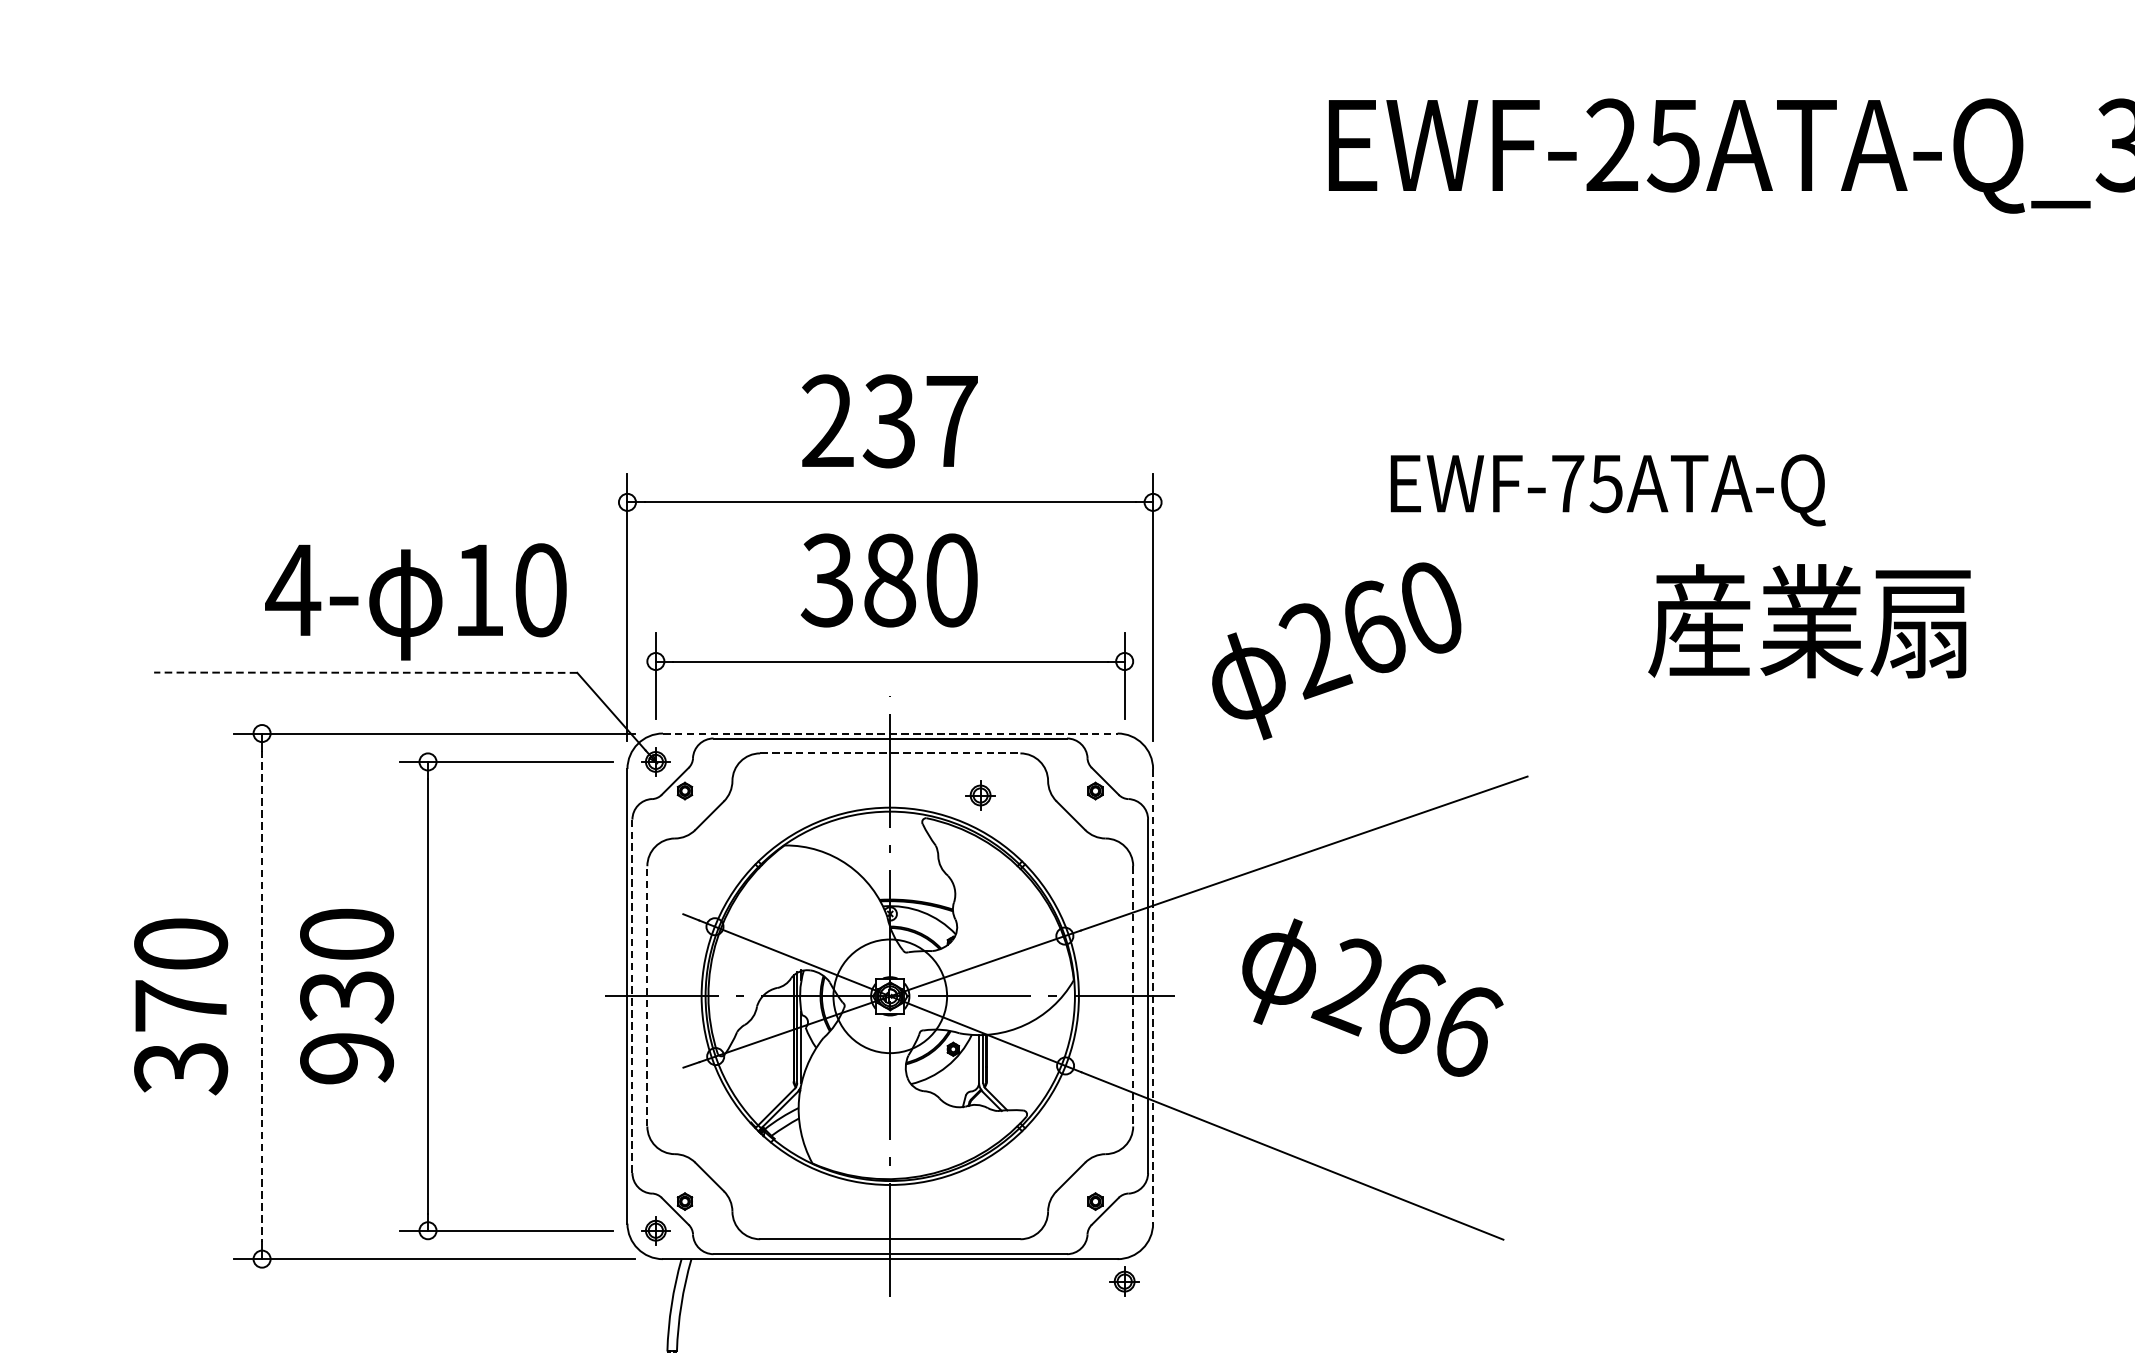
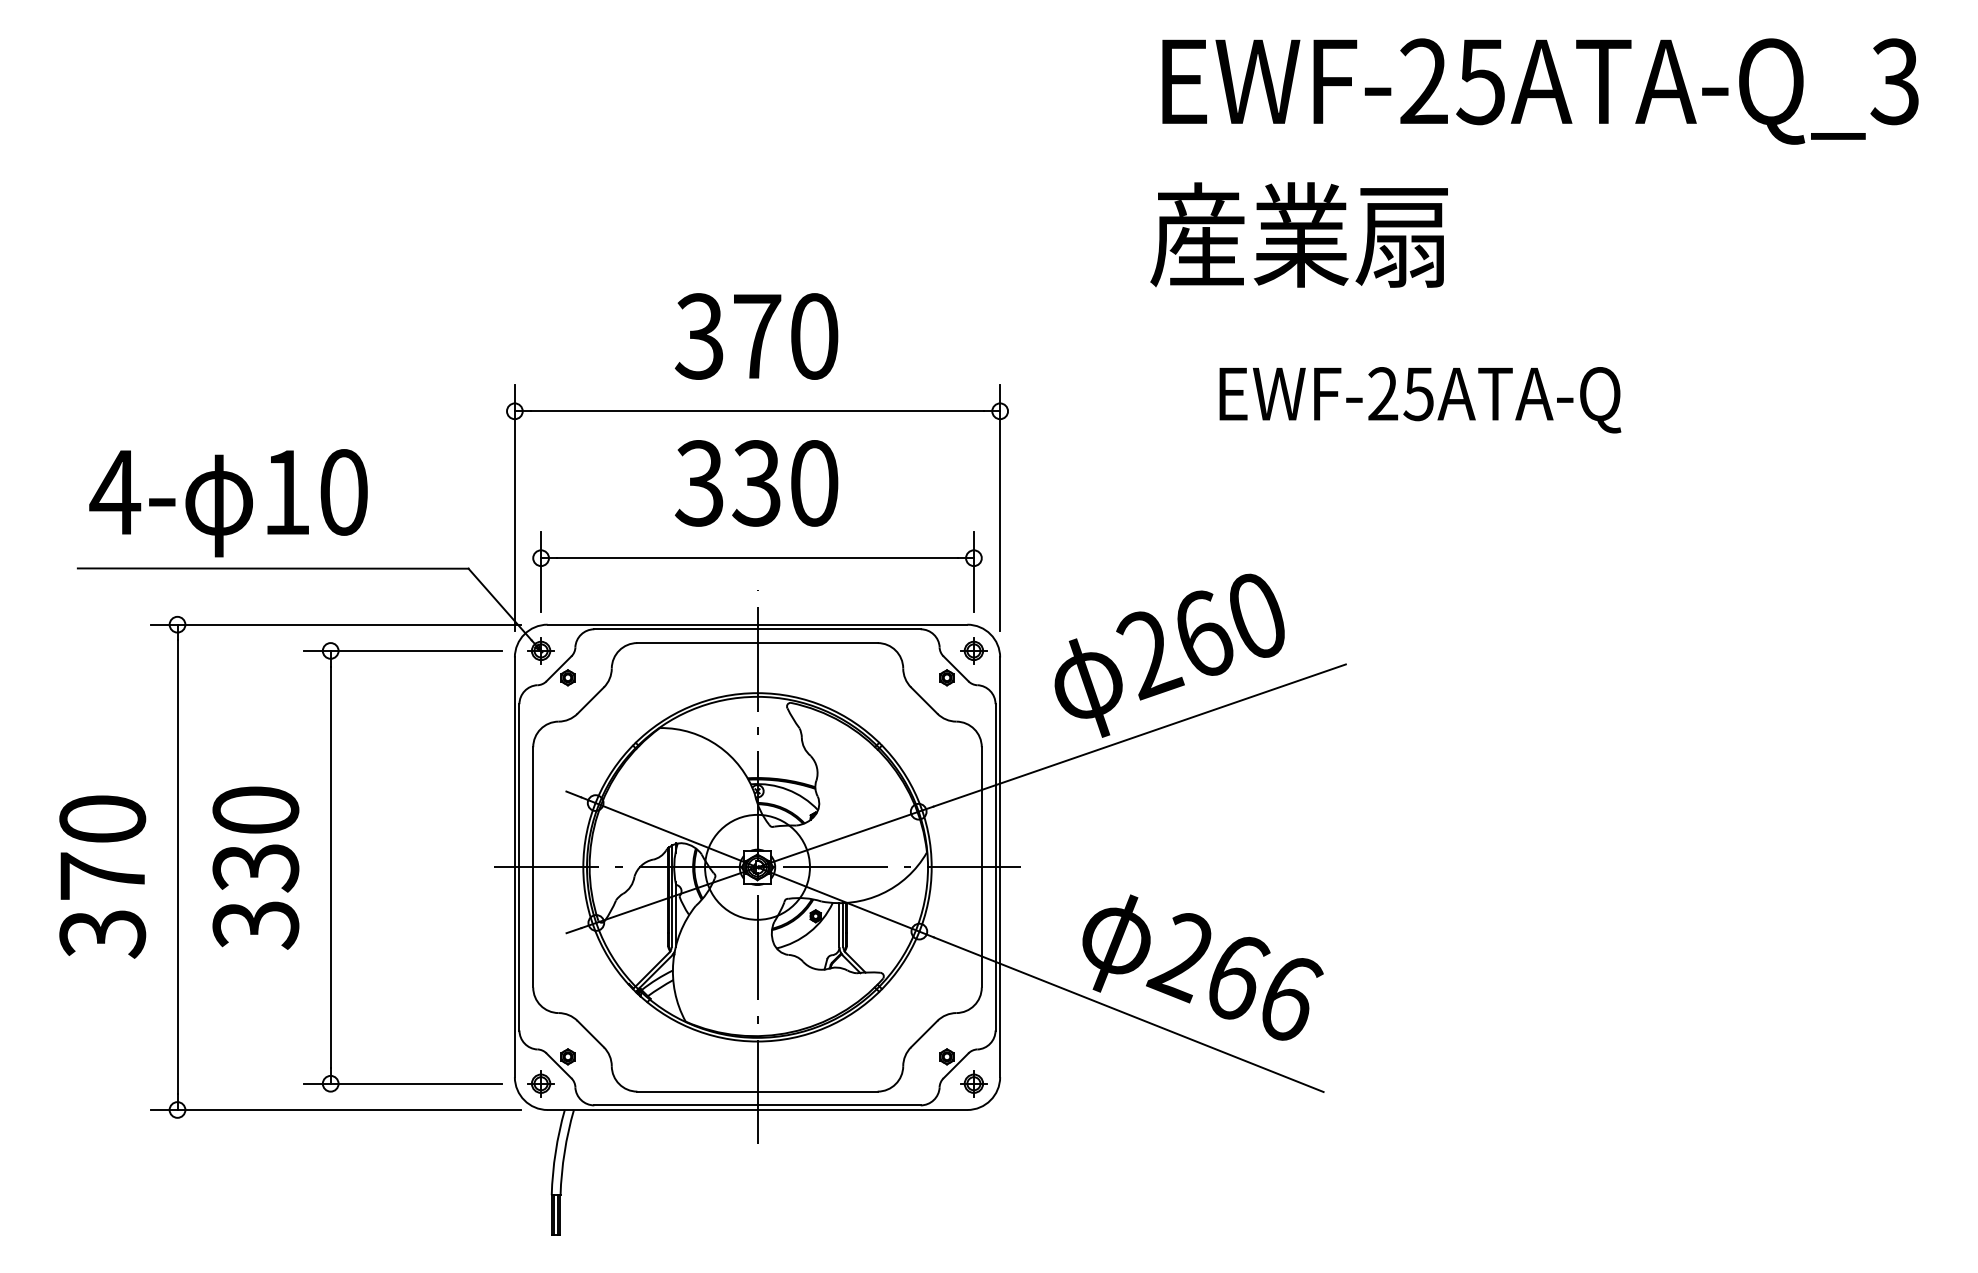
text: (889, 421) -> (756, 336), 237 -> 370
text: (1568, 483) -> (1383, 393), EWF-75ATA-Q -> EWF-25ATA-Q
text: (889, 580) -> (756, 483), 380 -> 330
text: (415, 602) -> (228, 503), moved
text: (1808, 620) -> (1298, 234), moved
text: (1336, 650) -> (1169, 655), moved
line: (364, 672) -> (272, 568), dashed -> solid
line: (890, 733) -> (757, 624), dashed -> solid
line: (891, 753) -> (758, 643), dashed -> solid
part: (980, 795) -> (973, 650), moved
line: (647, 995) -> (533, 866), dashed -> solid
line: (262, 996) -> (177, 867), dashed -> solid
line: (632, 996) -> (519, 867), dashed -> solid
line: (1132, 996) -> (981, 867), dashed -> solid
line: (1153, 996) -> (1000, 867), dashed -> solid
text: (1372, 997) -> (1202, 967), moved
text: (346, 1059) -> (255, 925), 930 -> 330
part: (1124, 1281) -> (973, 1083), moved

